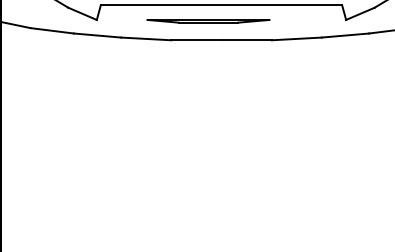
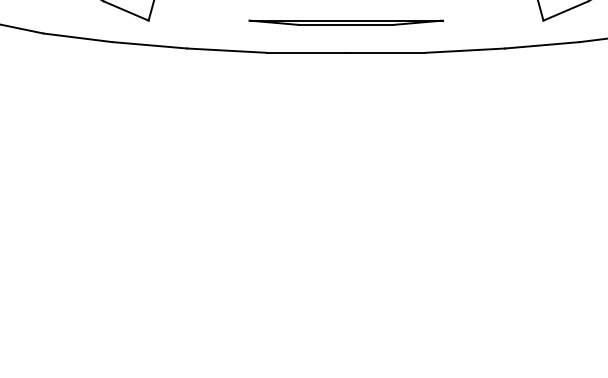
line: (208, 20) -> (346, 21), moved

